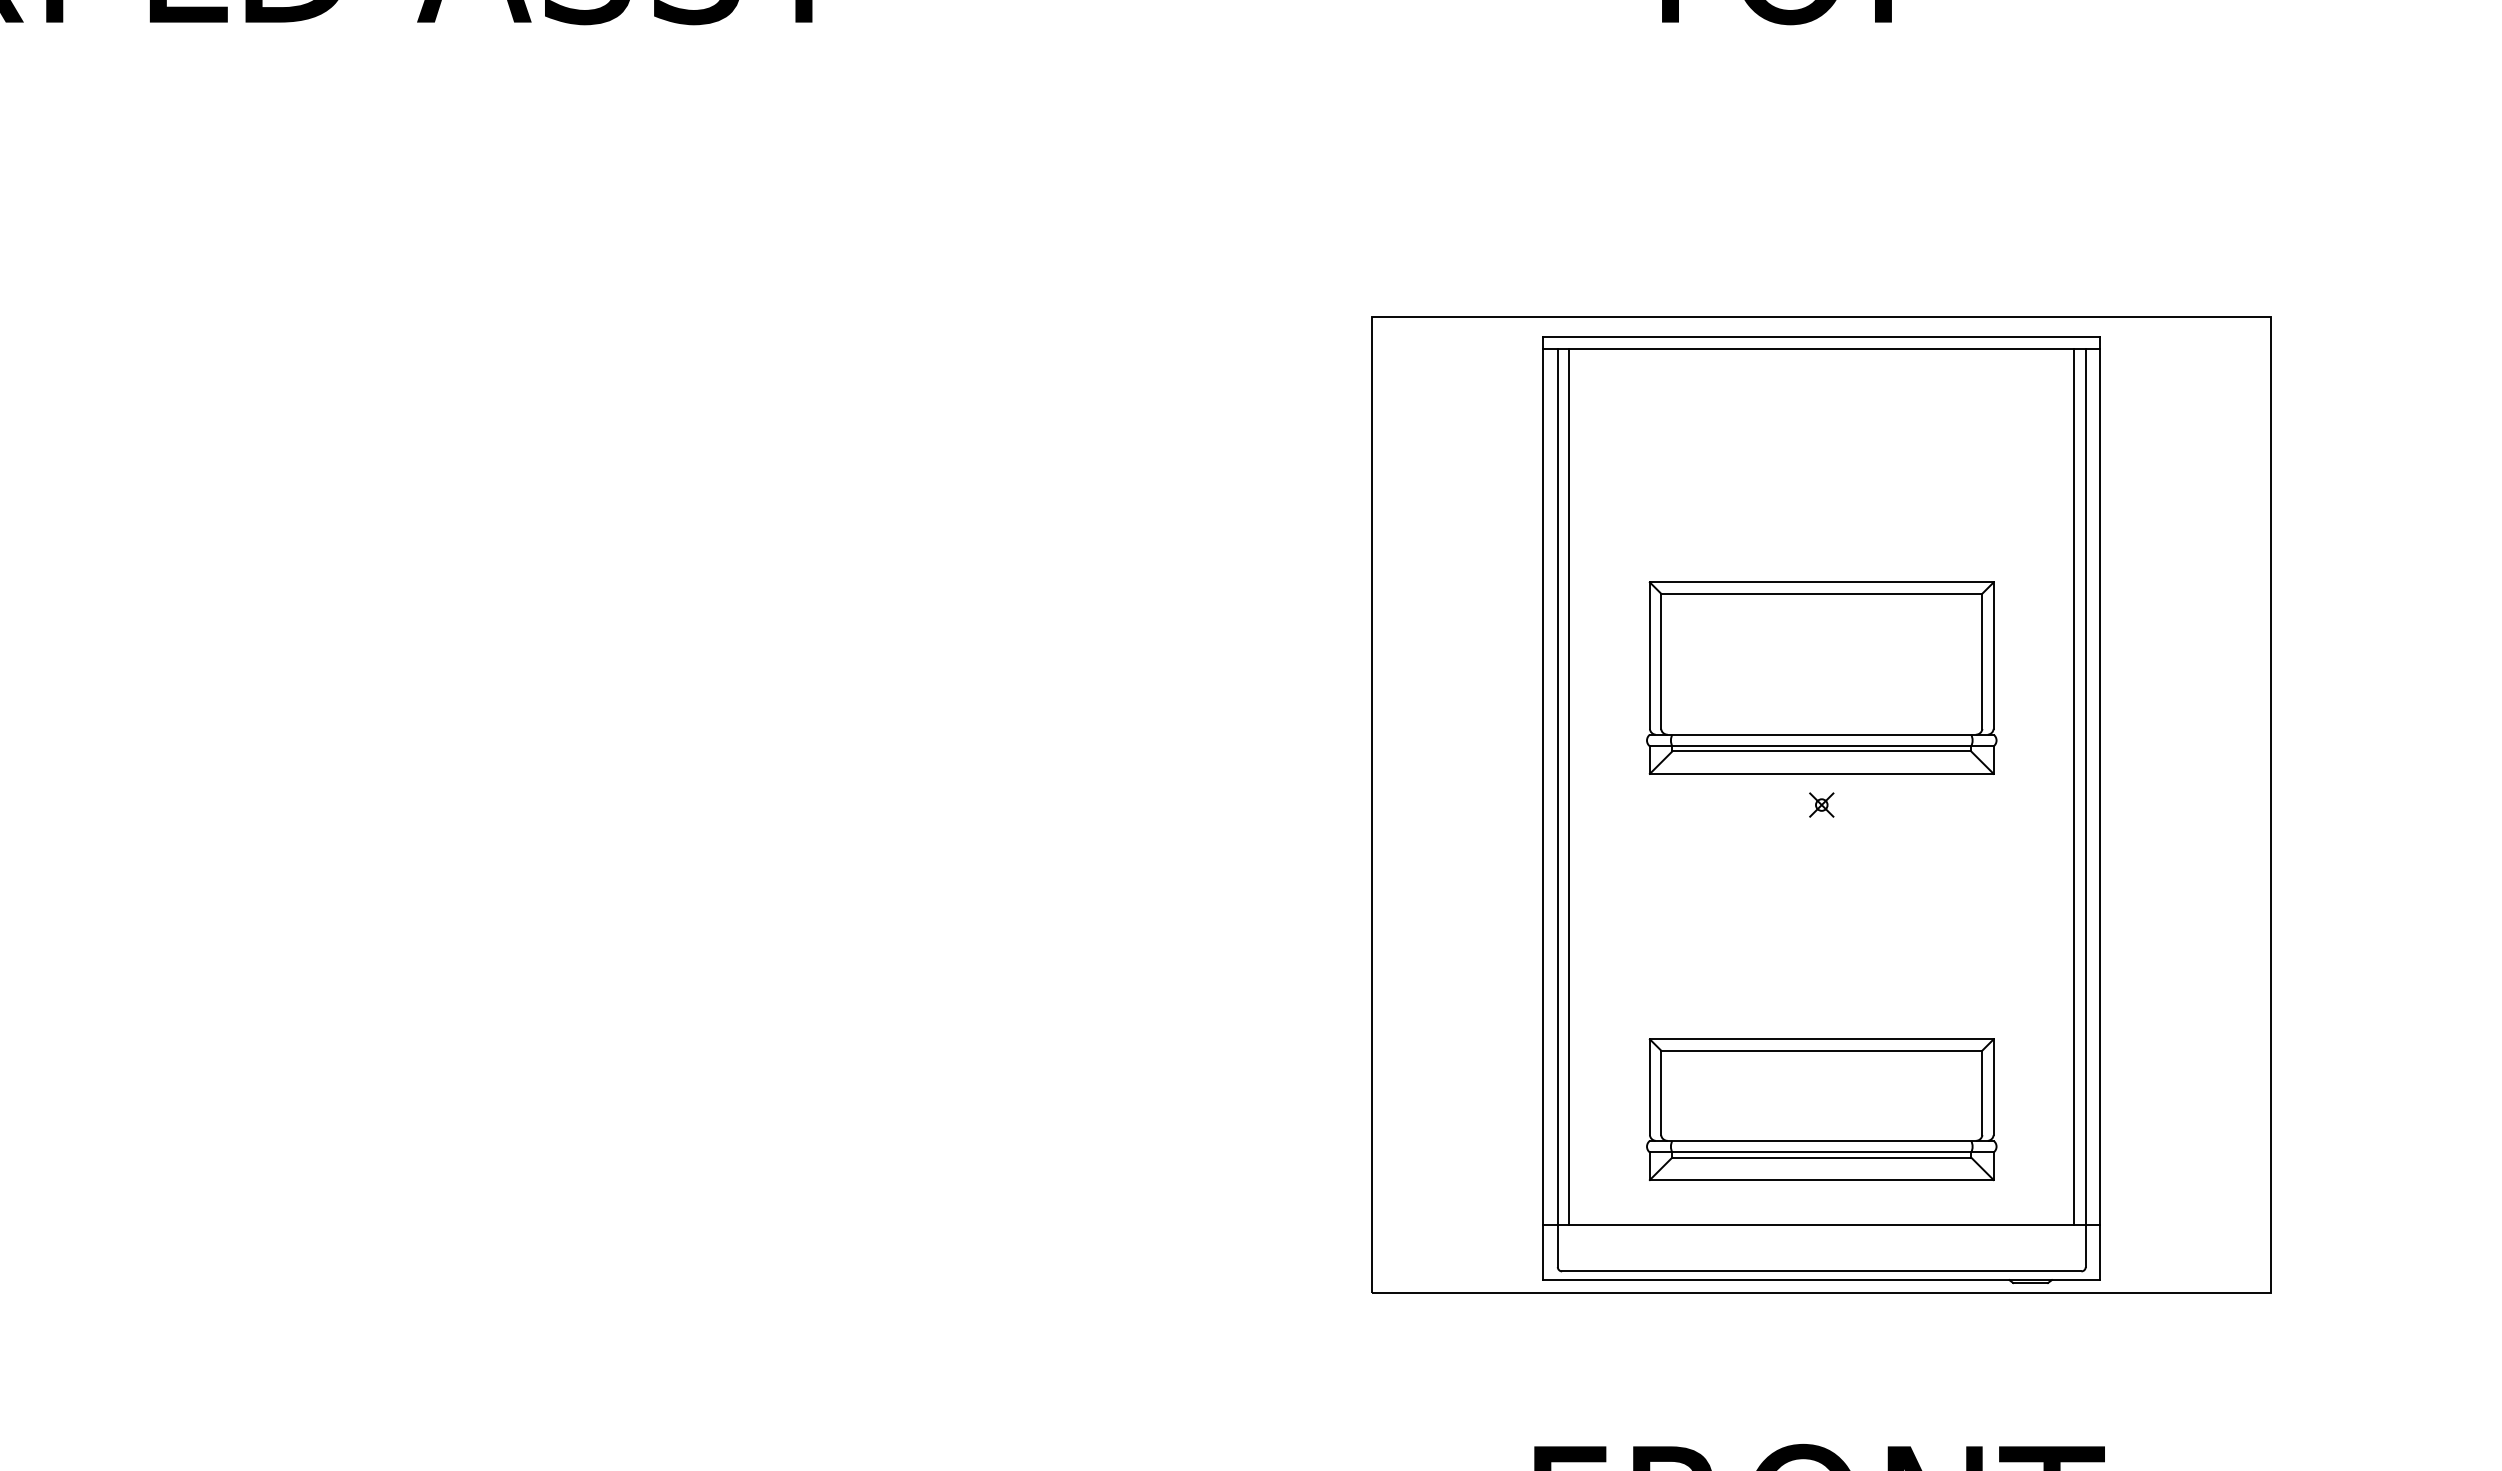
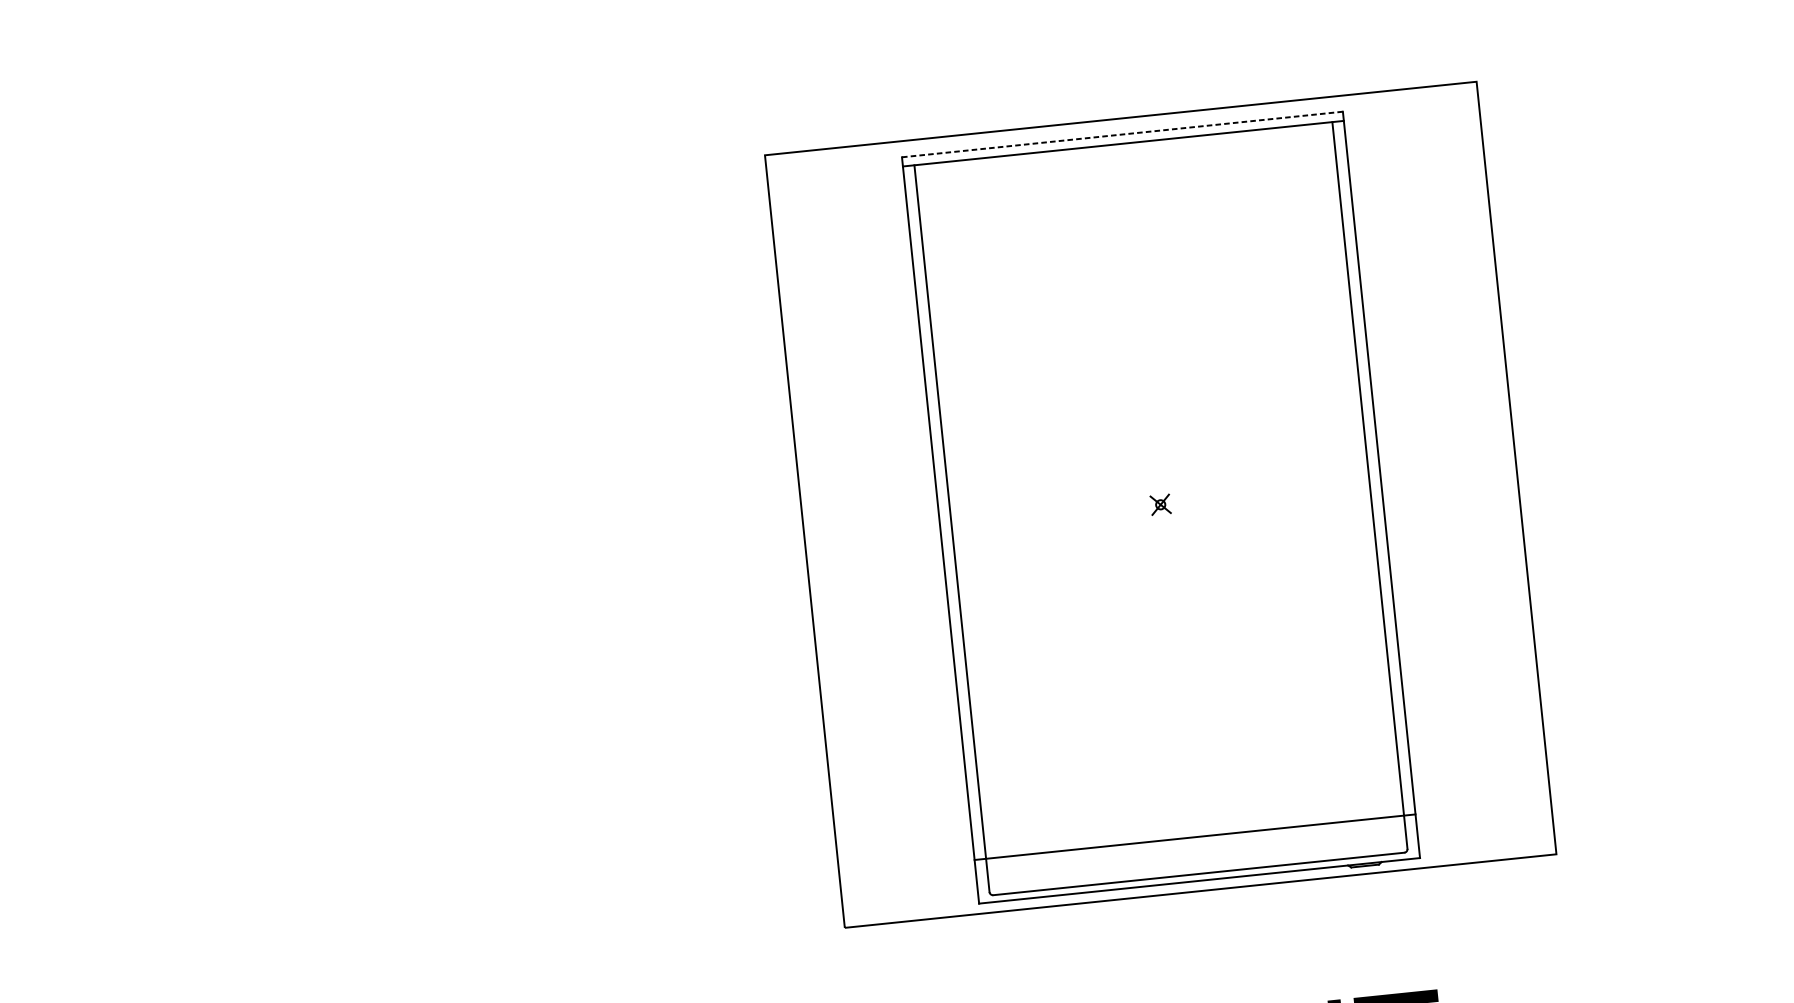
line: (1822, 337) -> (1123, 134), solid -> dashed
part: (1821, 677) -> (1150, 403), removed
line: (1569, 786) -> (959, 510), removed
line: (2074, 786) -> (1359, 469), removed
part: (1821, 1109) -> (1185, 745), removed

